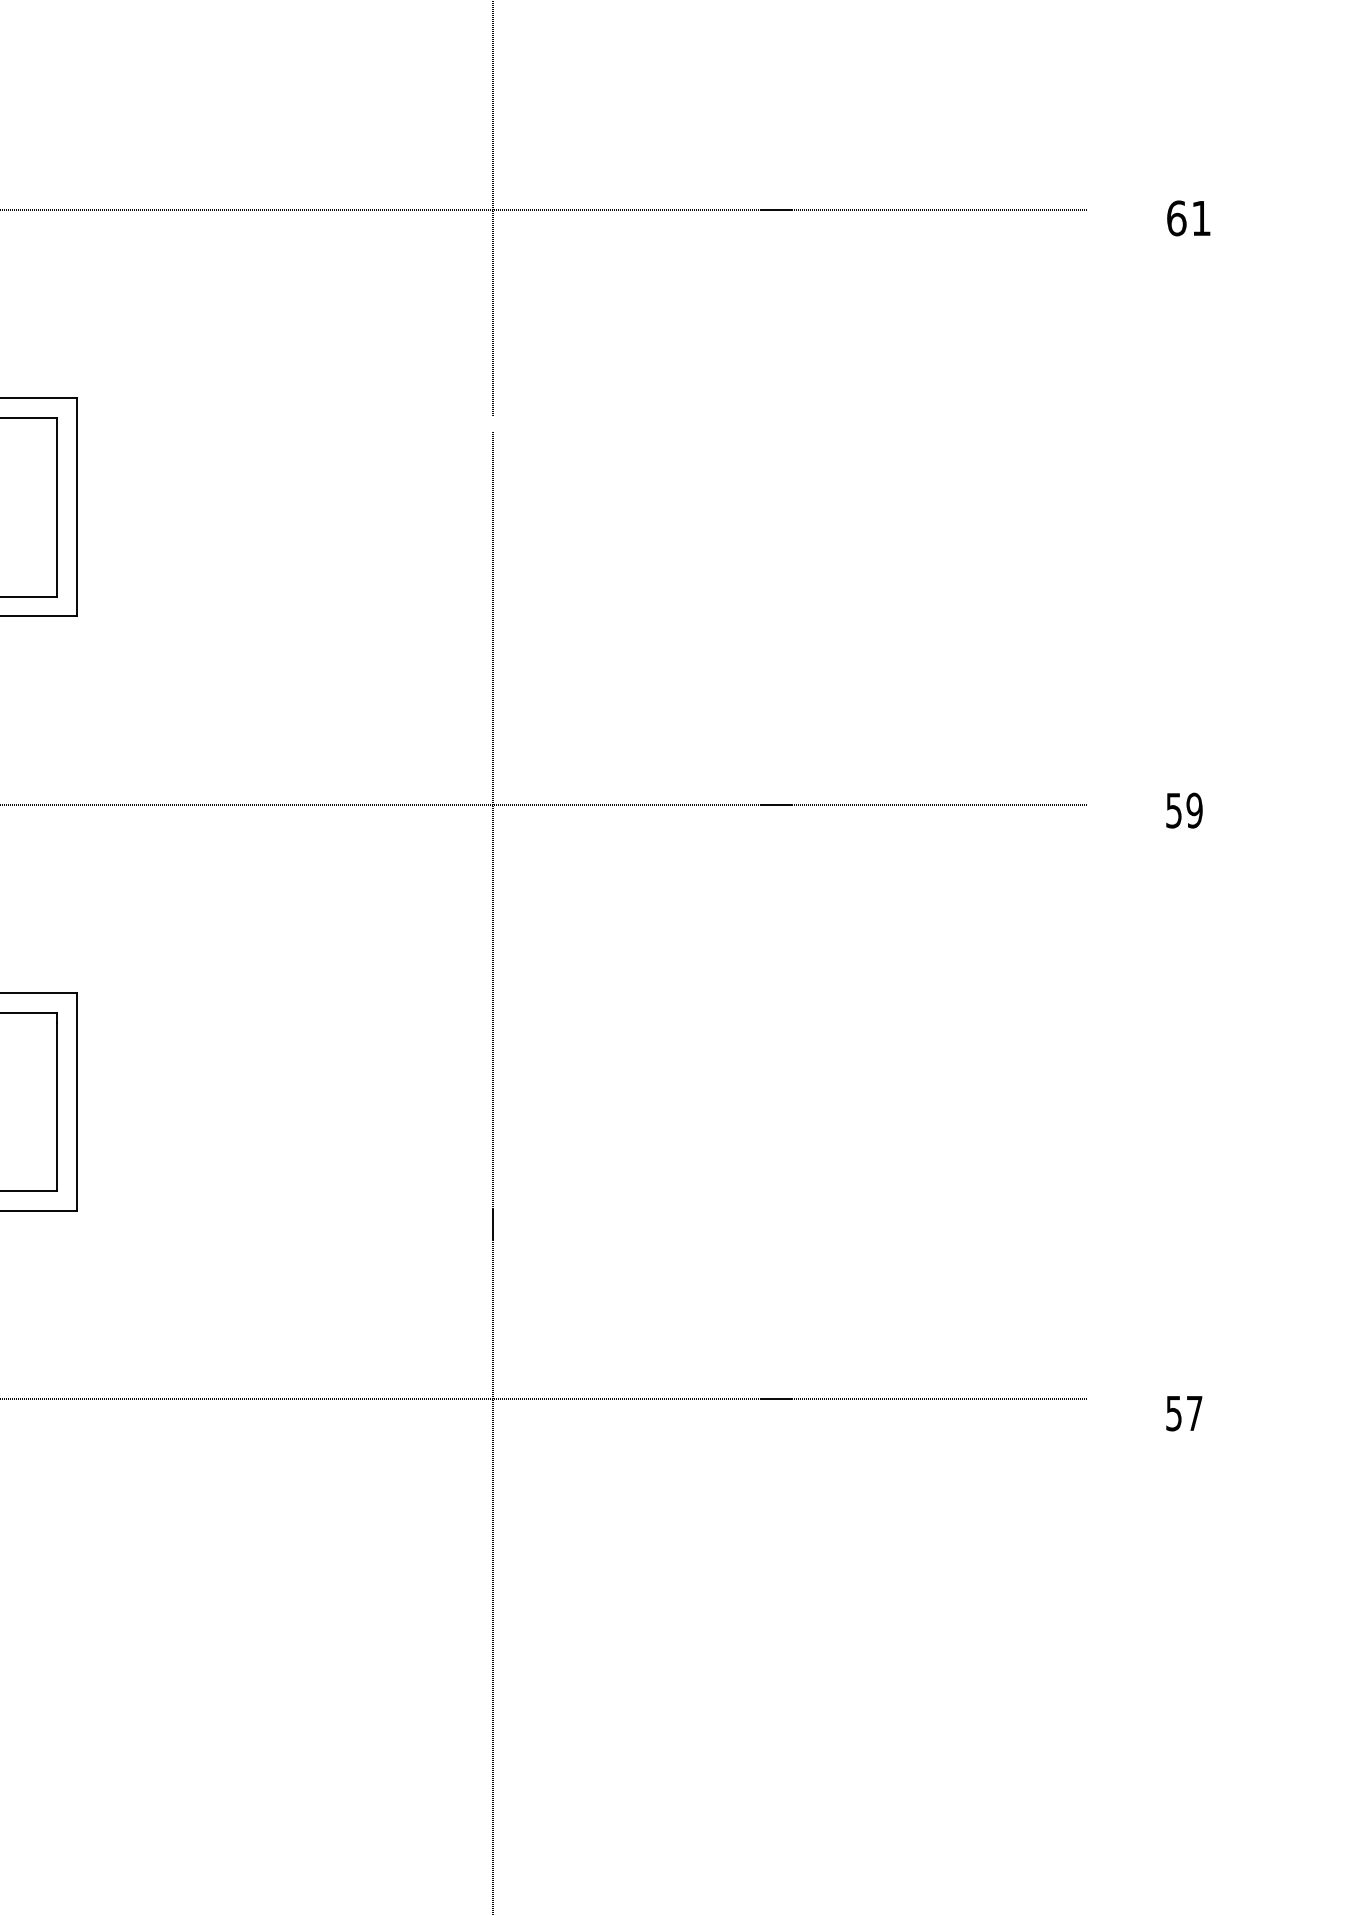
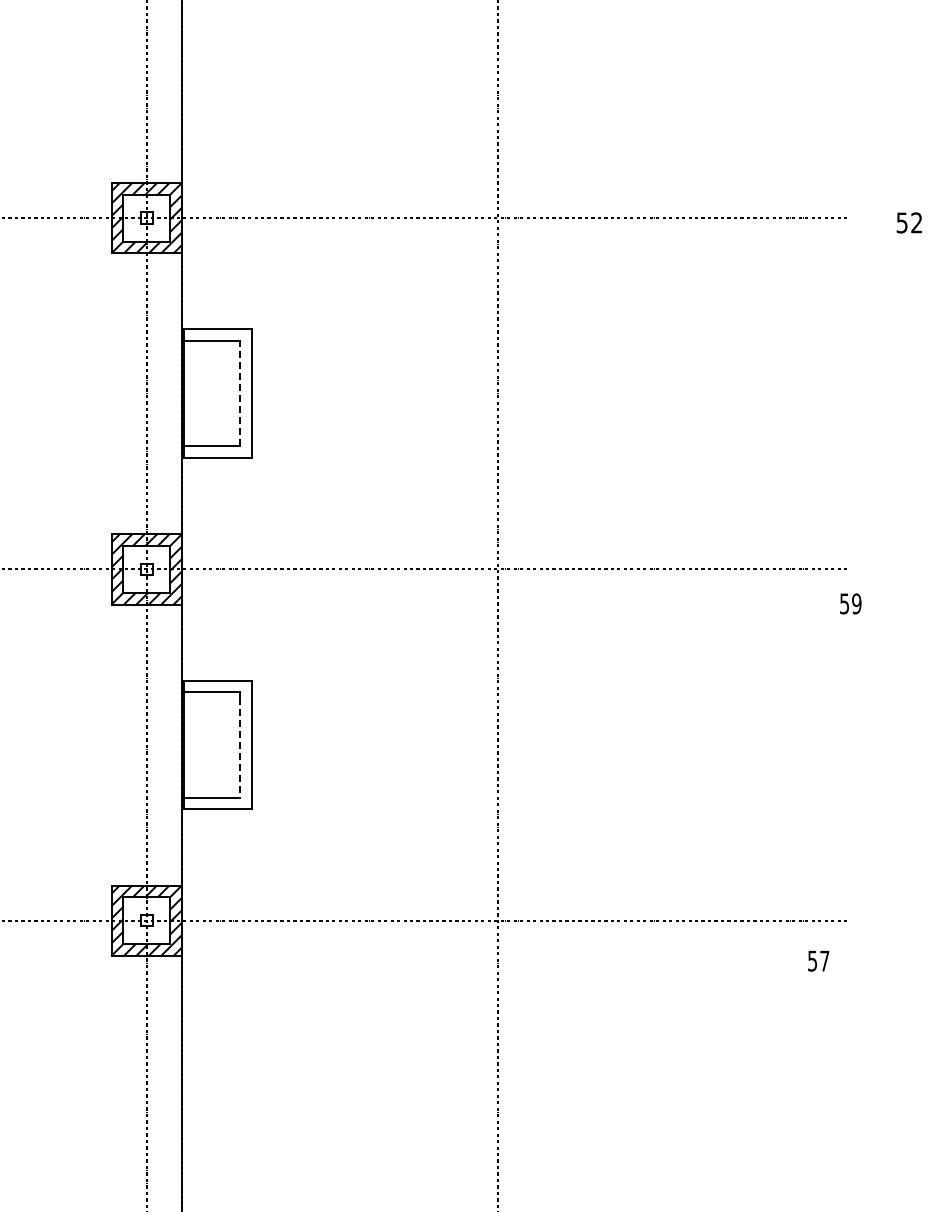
text: (1187, 217) -> (908, 222), 61 -> 52
line: (56, 507) -> (240, 393), solid -> dashed
text: (1183, 809) -> (850, 603), moved
line: (56, 1106) -> (240, 747), solid -> dashed
text: (1183, 1414) -> (818, 961), moved

